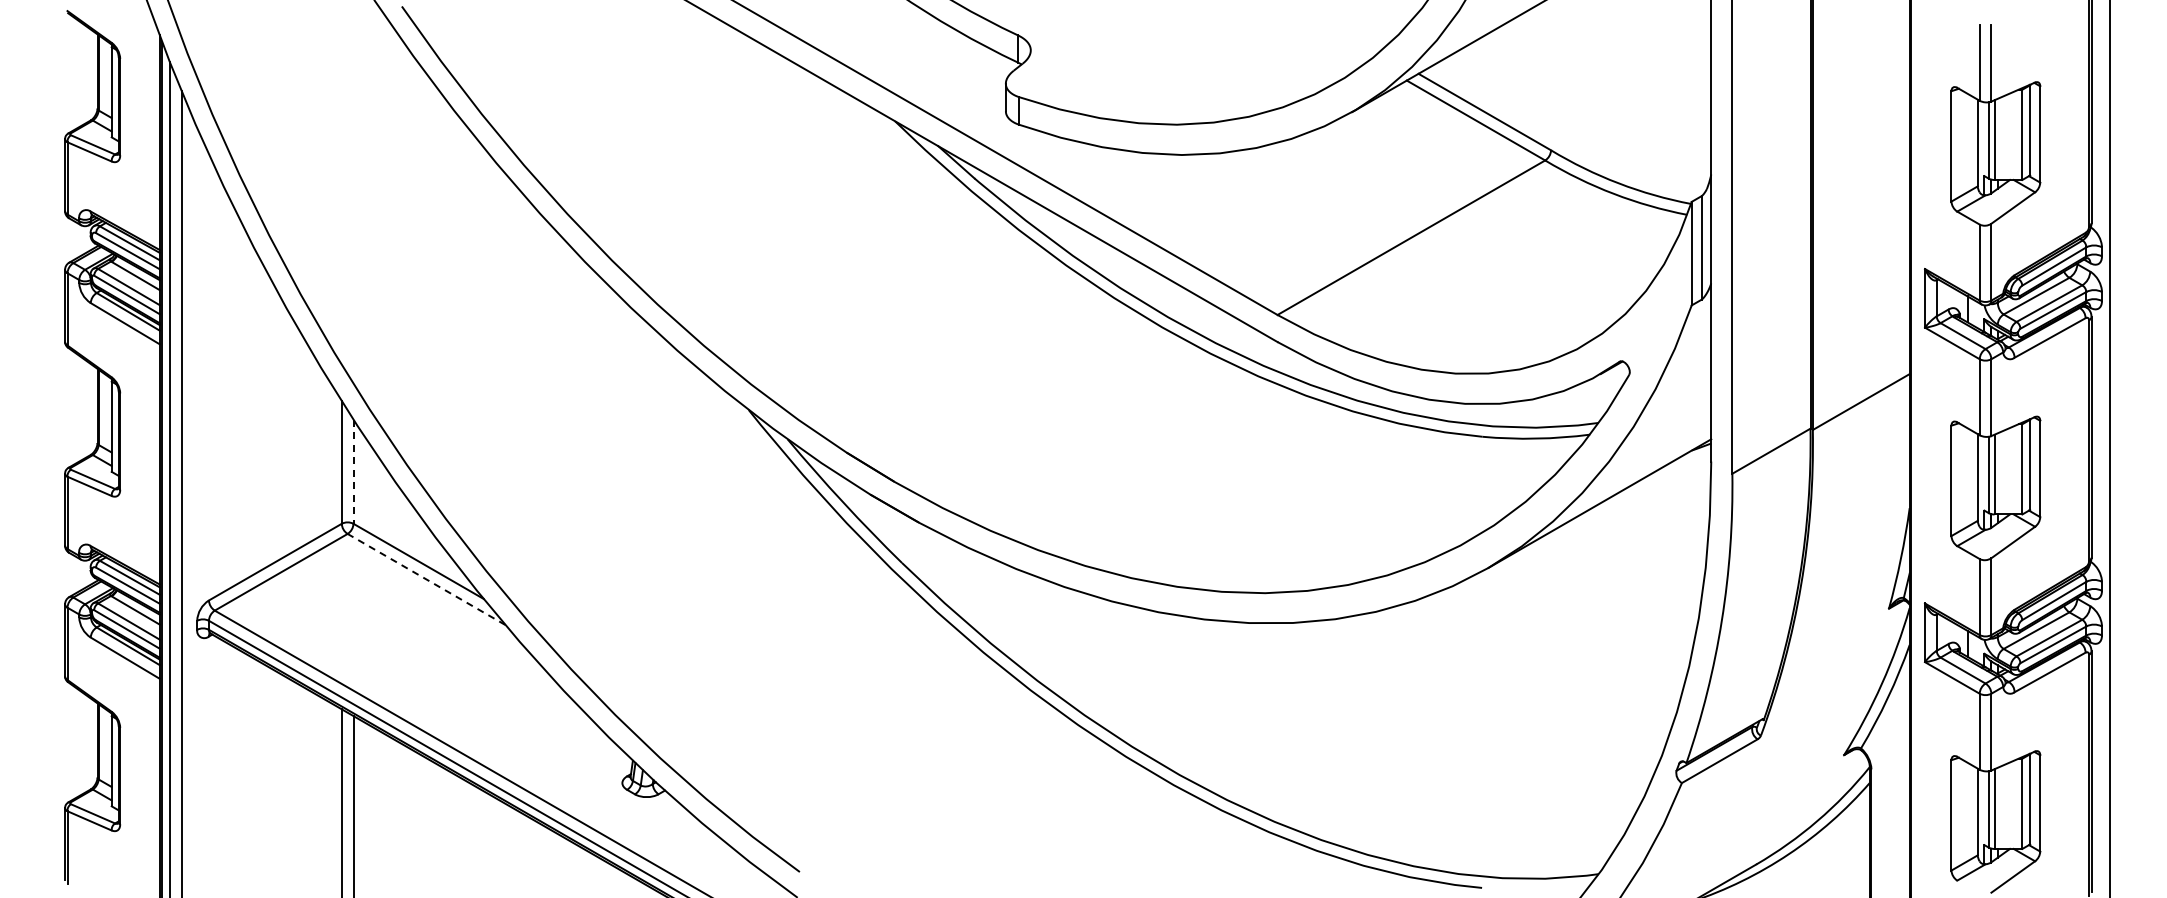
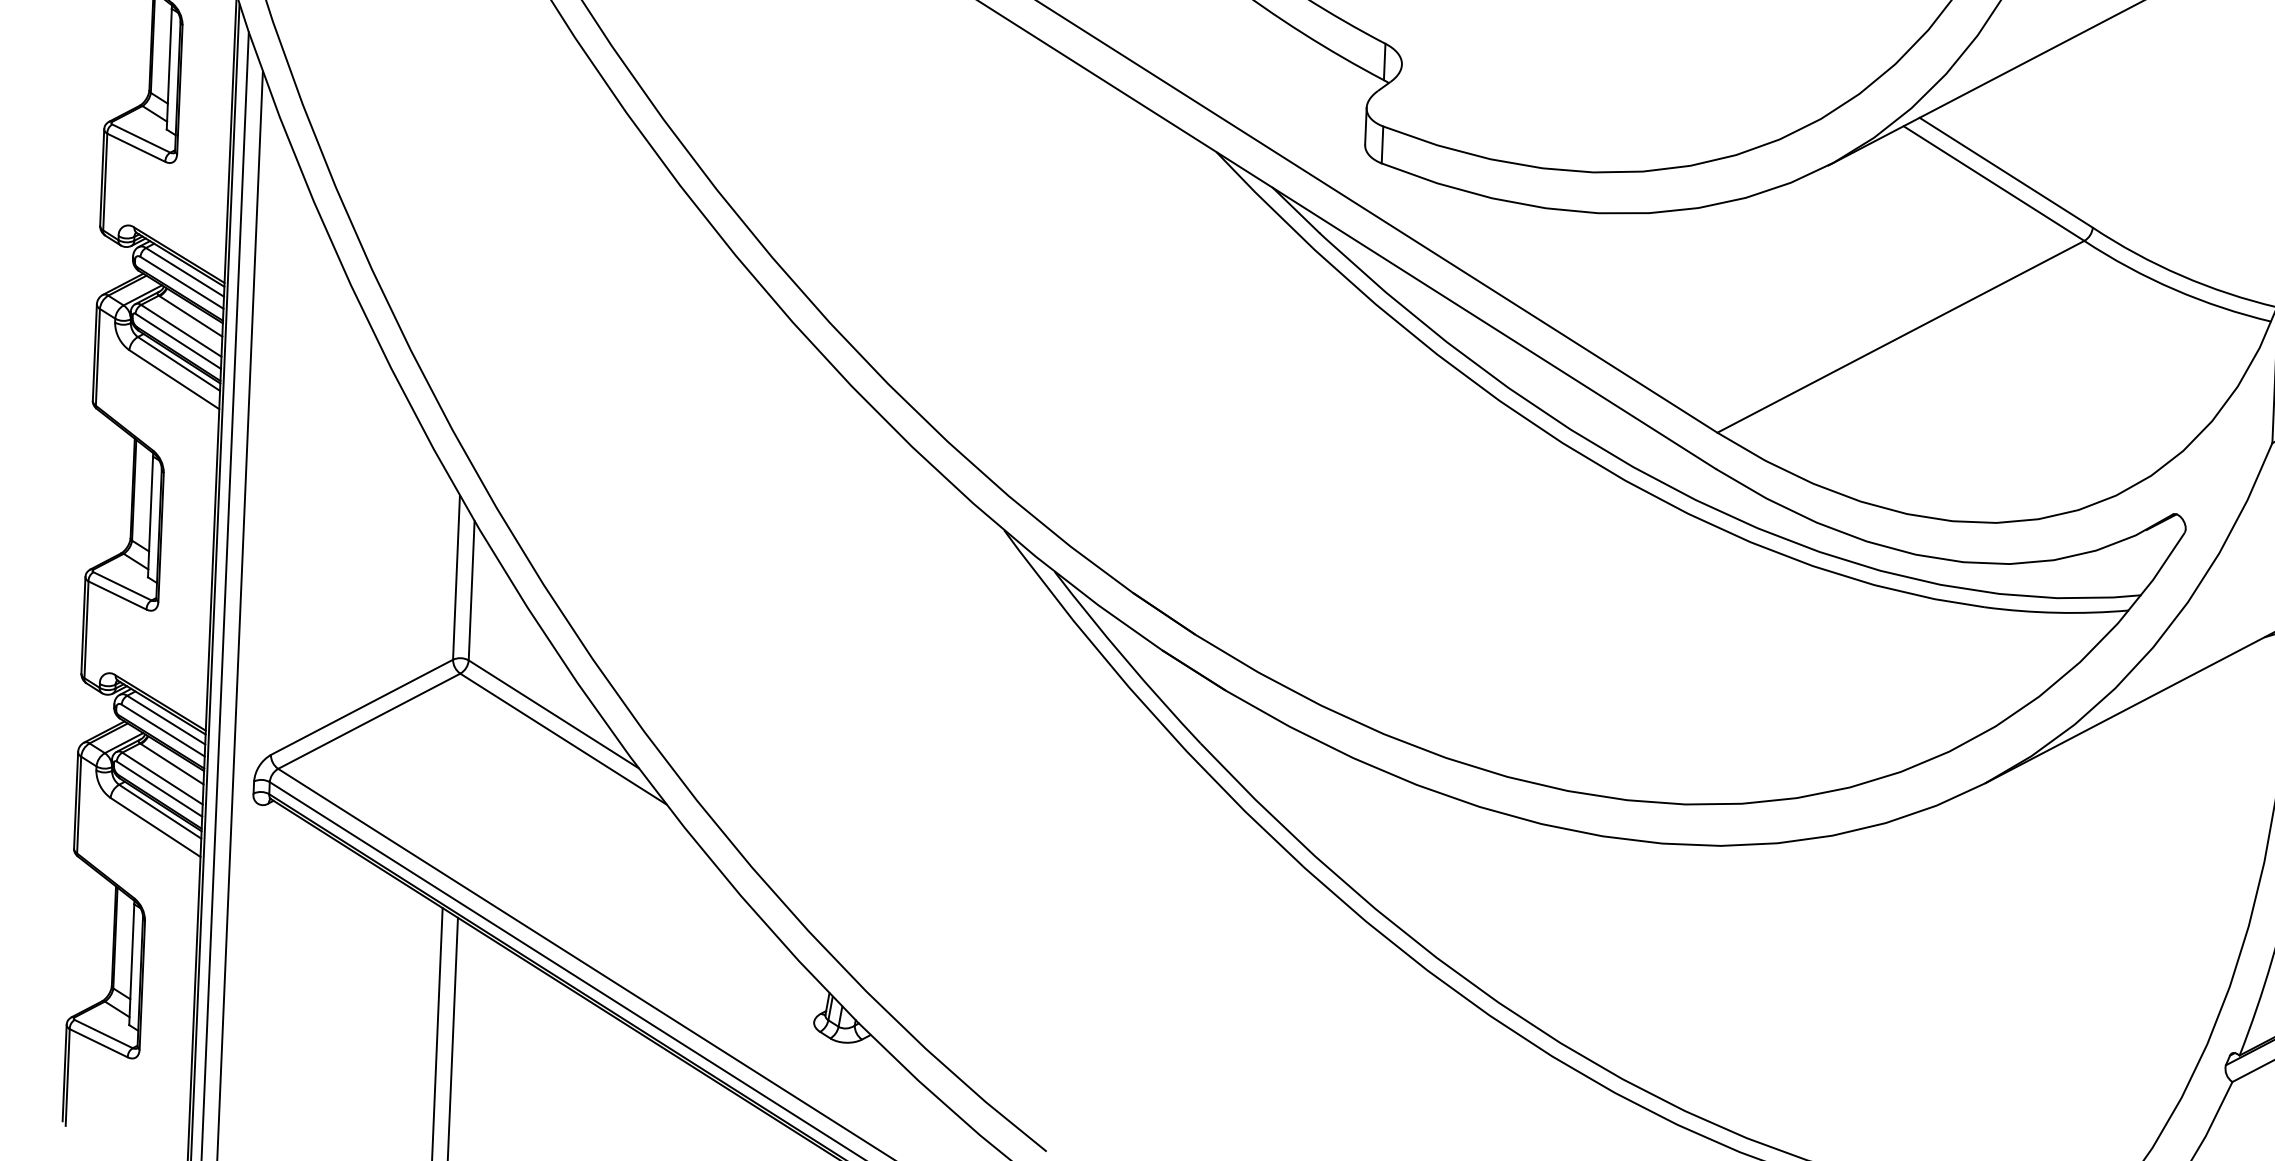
line: (353, 472) -> (471, 591), dashed -> solid
line: (426, 579) -> (563, 739), dashed -> solid

